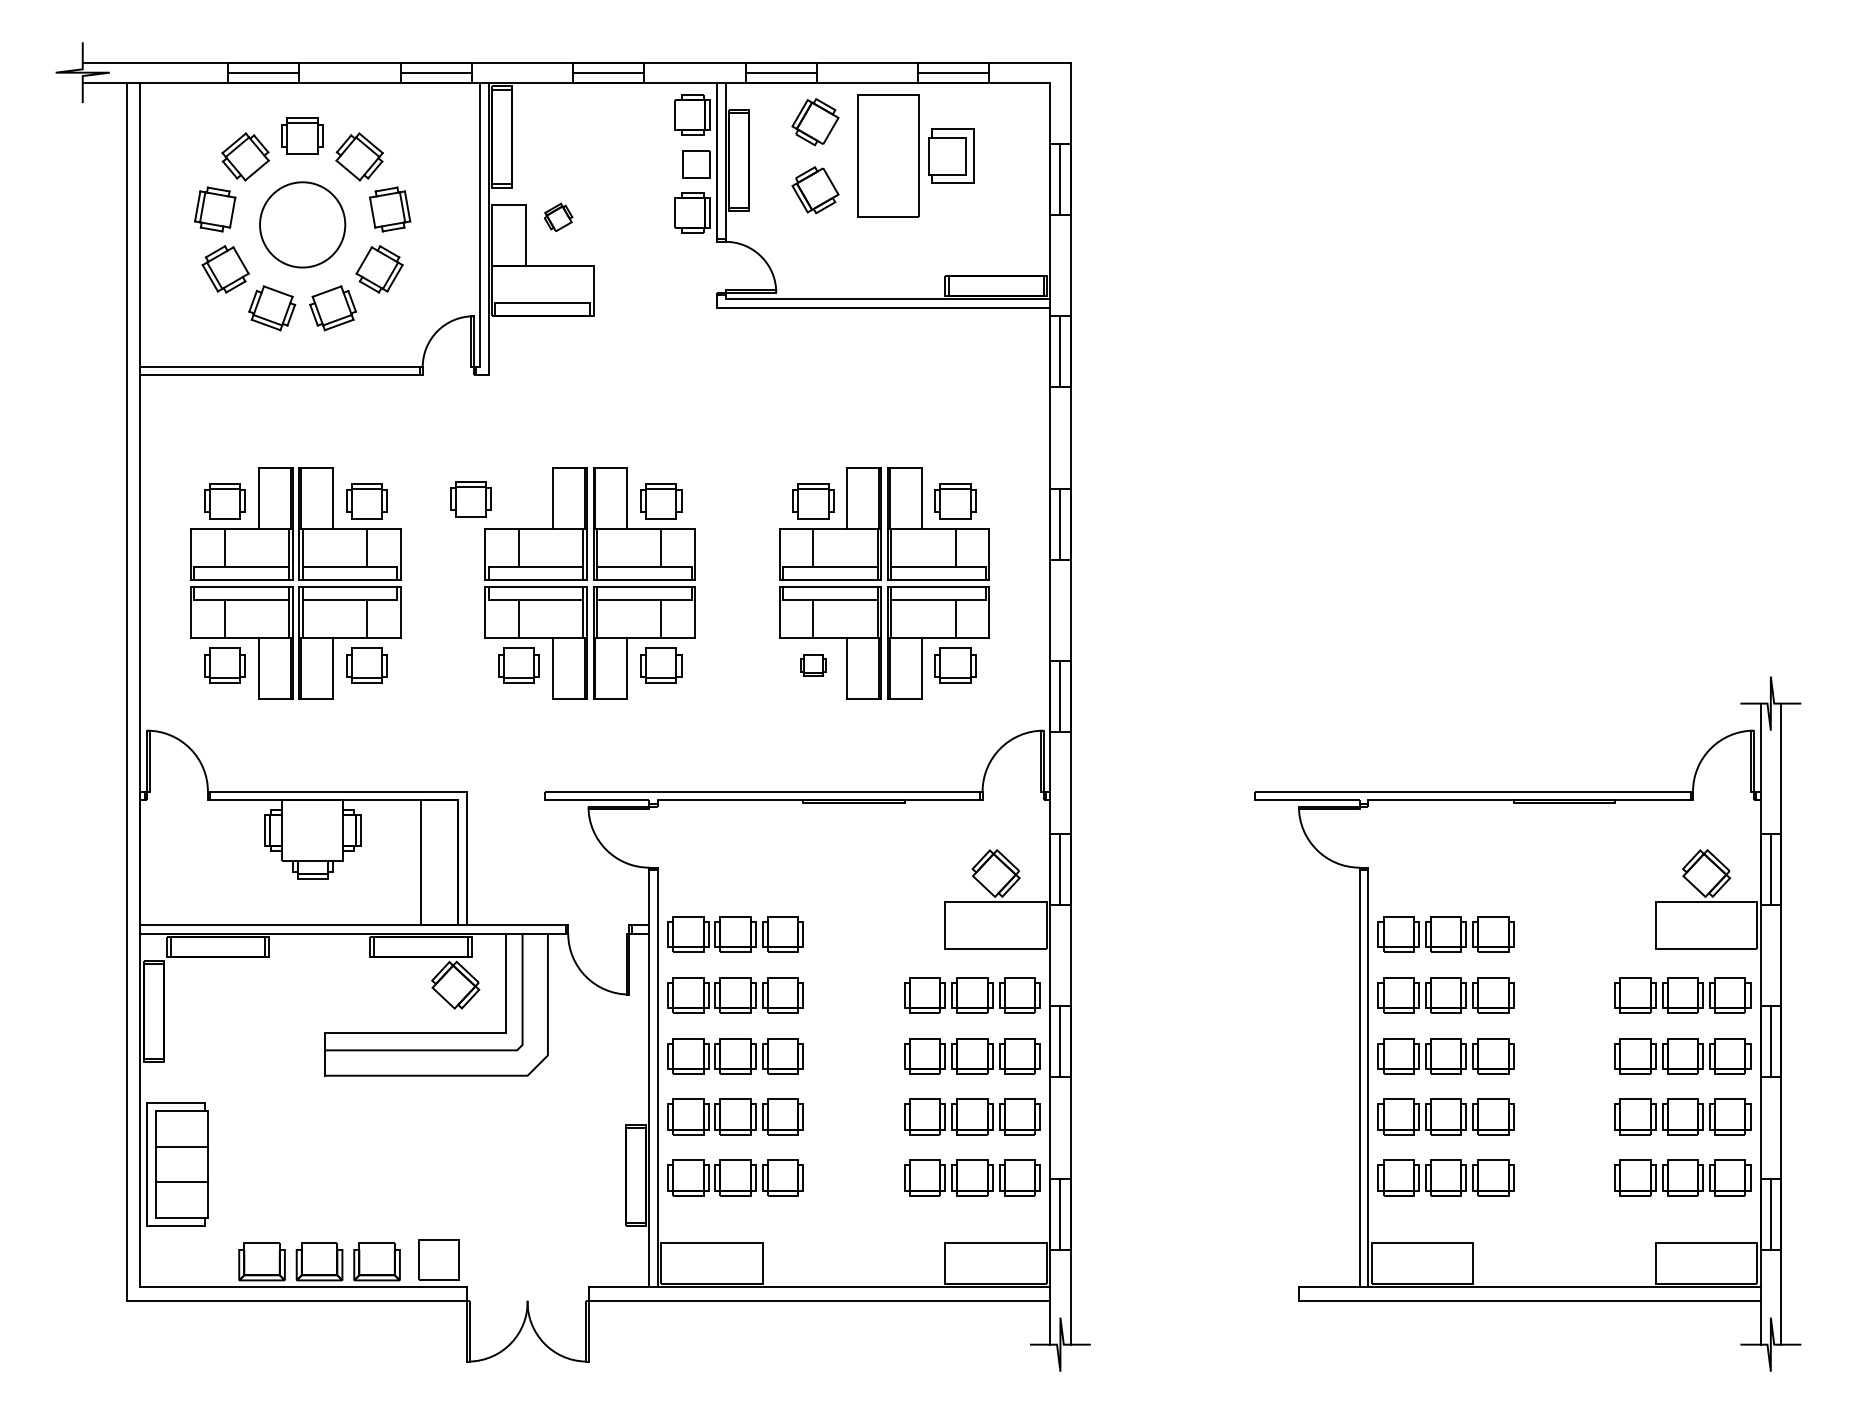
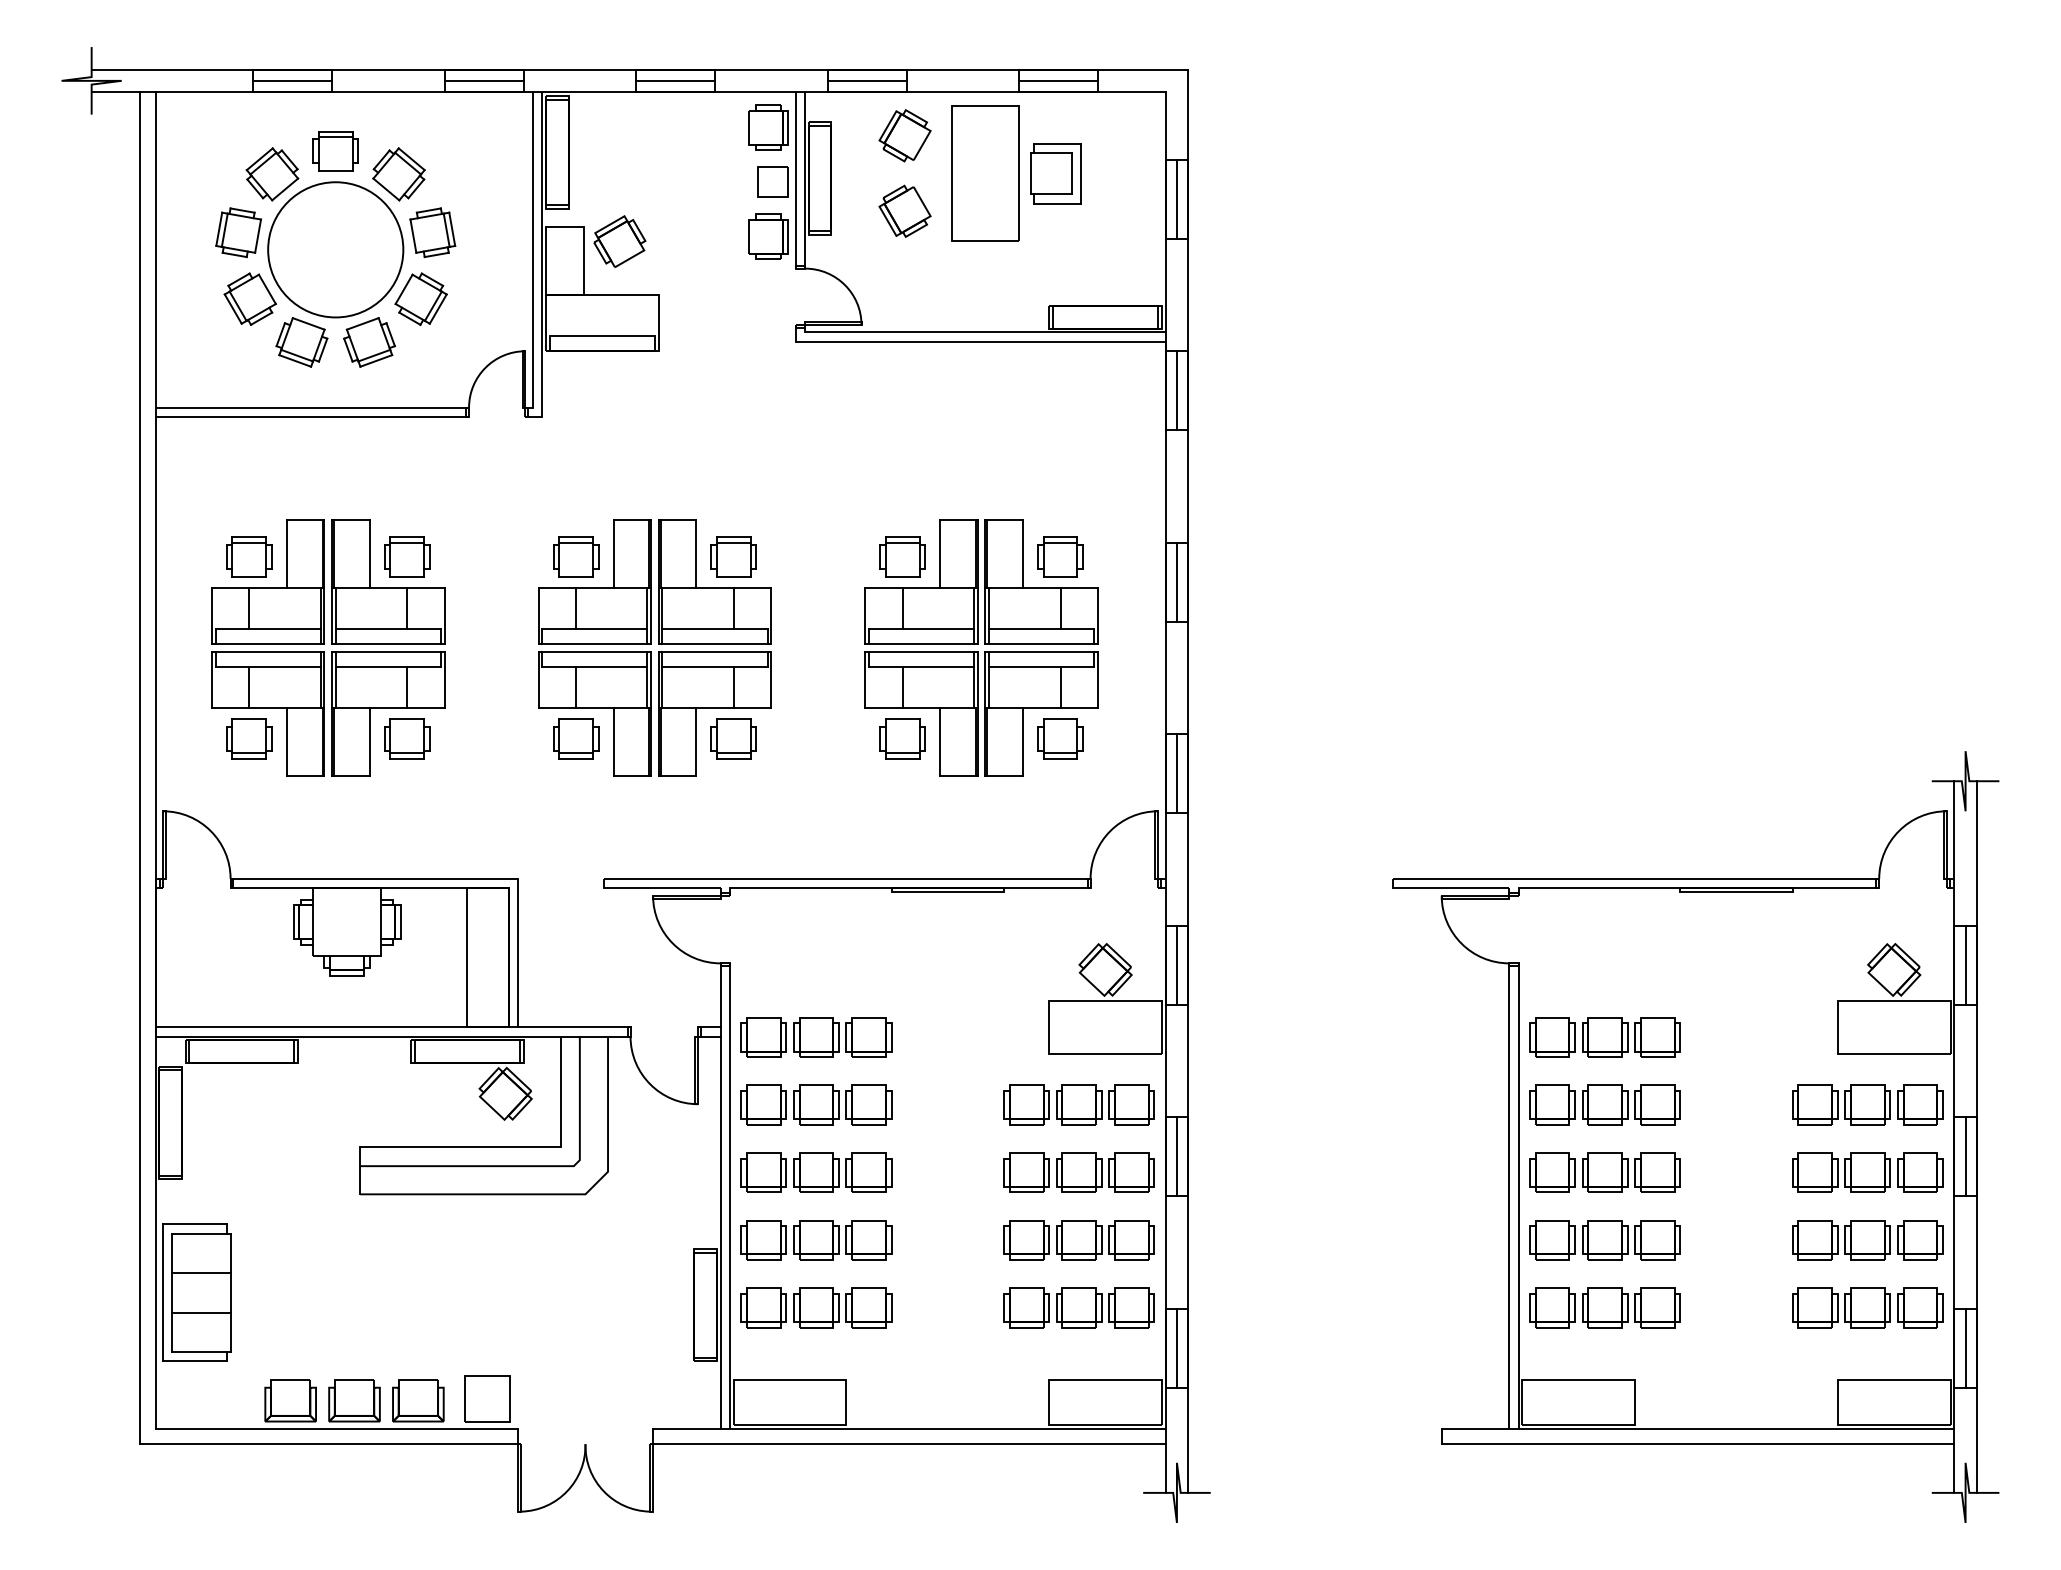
part: (558, 217) -> (619, 241), size x1.67
circle: (302, 224) -> (335, 249), size x1.43
part: (470, 499) -> (575, 556), moved
part: (813, 665) -> (902, 738), size x1.67

